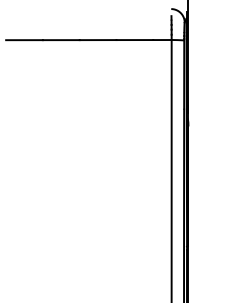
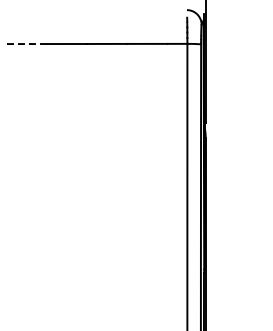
line: (24, 40) -> (26, 44), solid -> dashed

